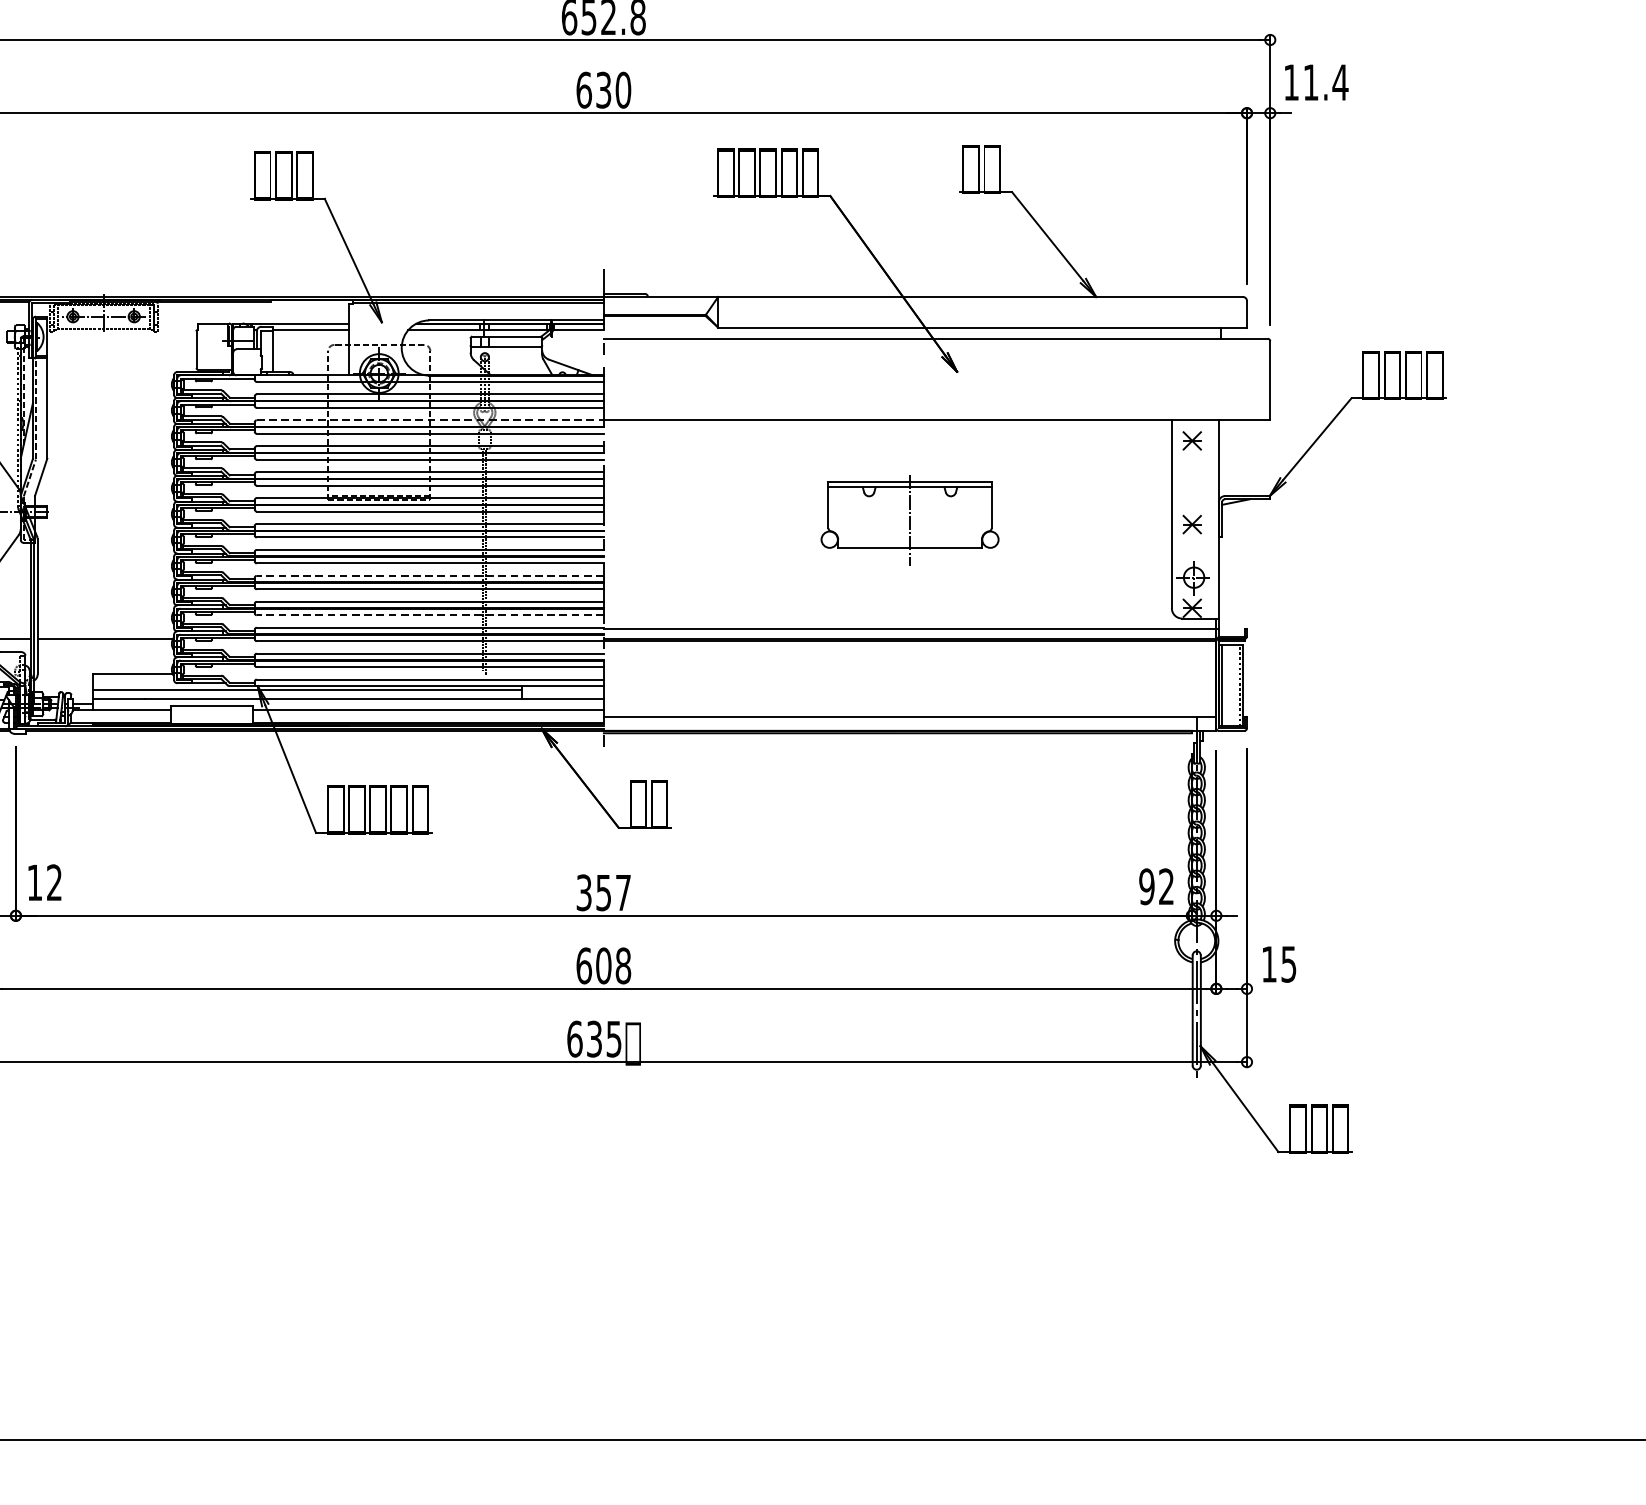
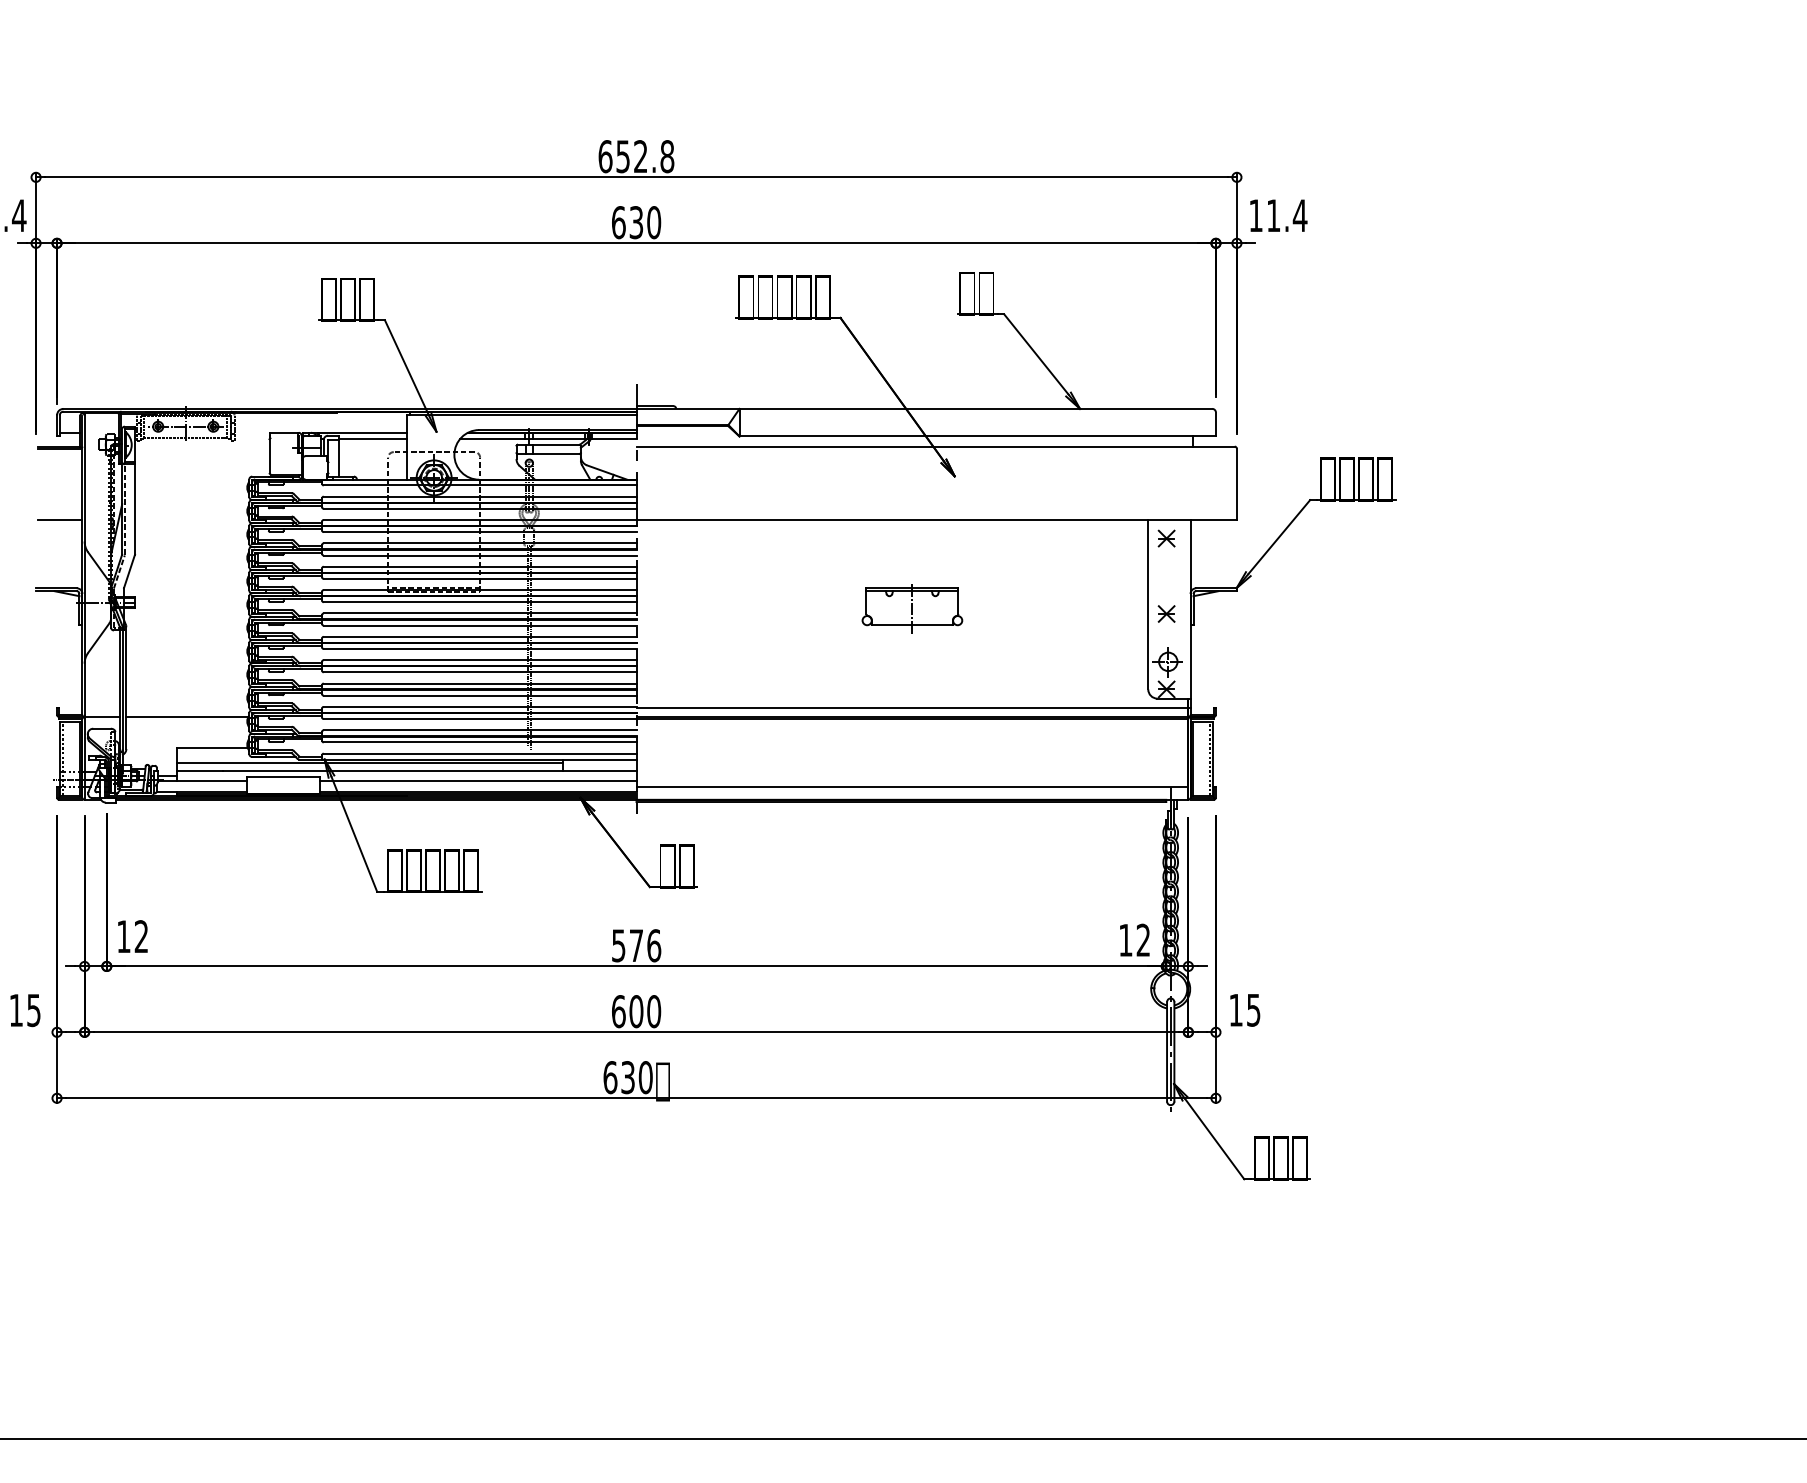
line: (430, 420) -> (480, 520), dashed -> solid
part: (910, 518) -> (912, 608), size x0.62
line: (429, 576) -> (479, 660), dashed -> solid
line: (429, 615) -> (479, 695), dashed -> solid
text: (1146, 885) -> (1125, 939), 92 -> 12
text: (603, 892) -> (636, 945), 357 -> 576
text: (623, 965) -> (654, 1011), 608 -> 600
text: (613, 1039) -> (645, 1077), 635 -> 630

